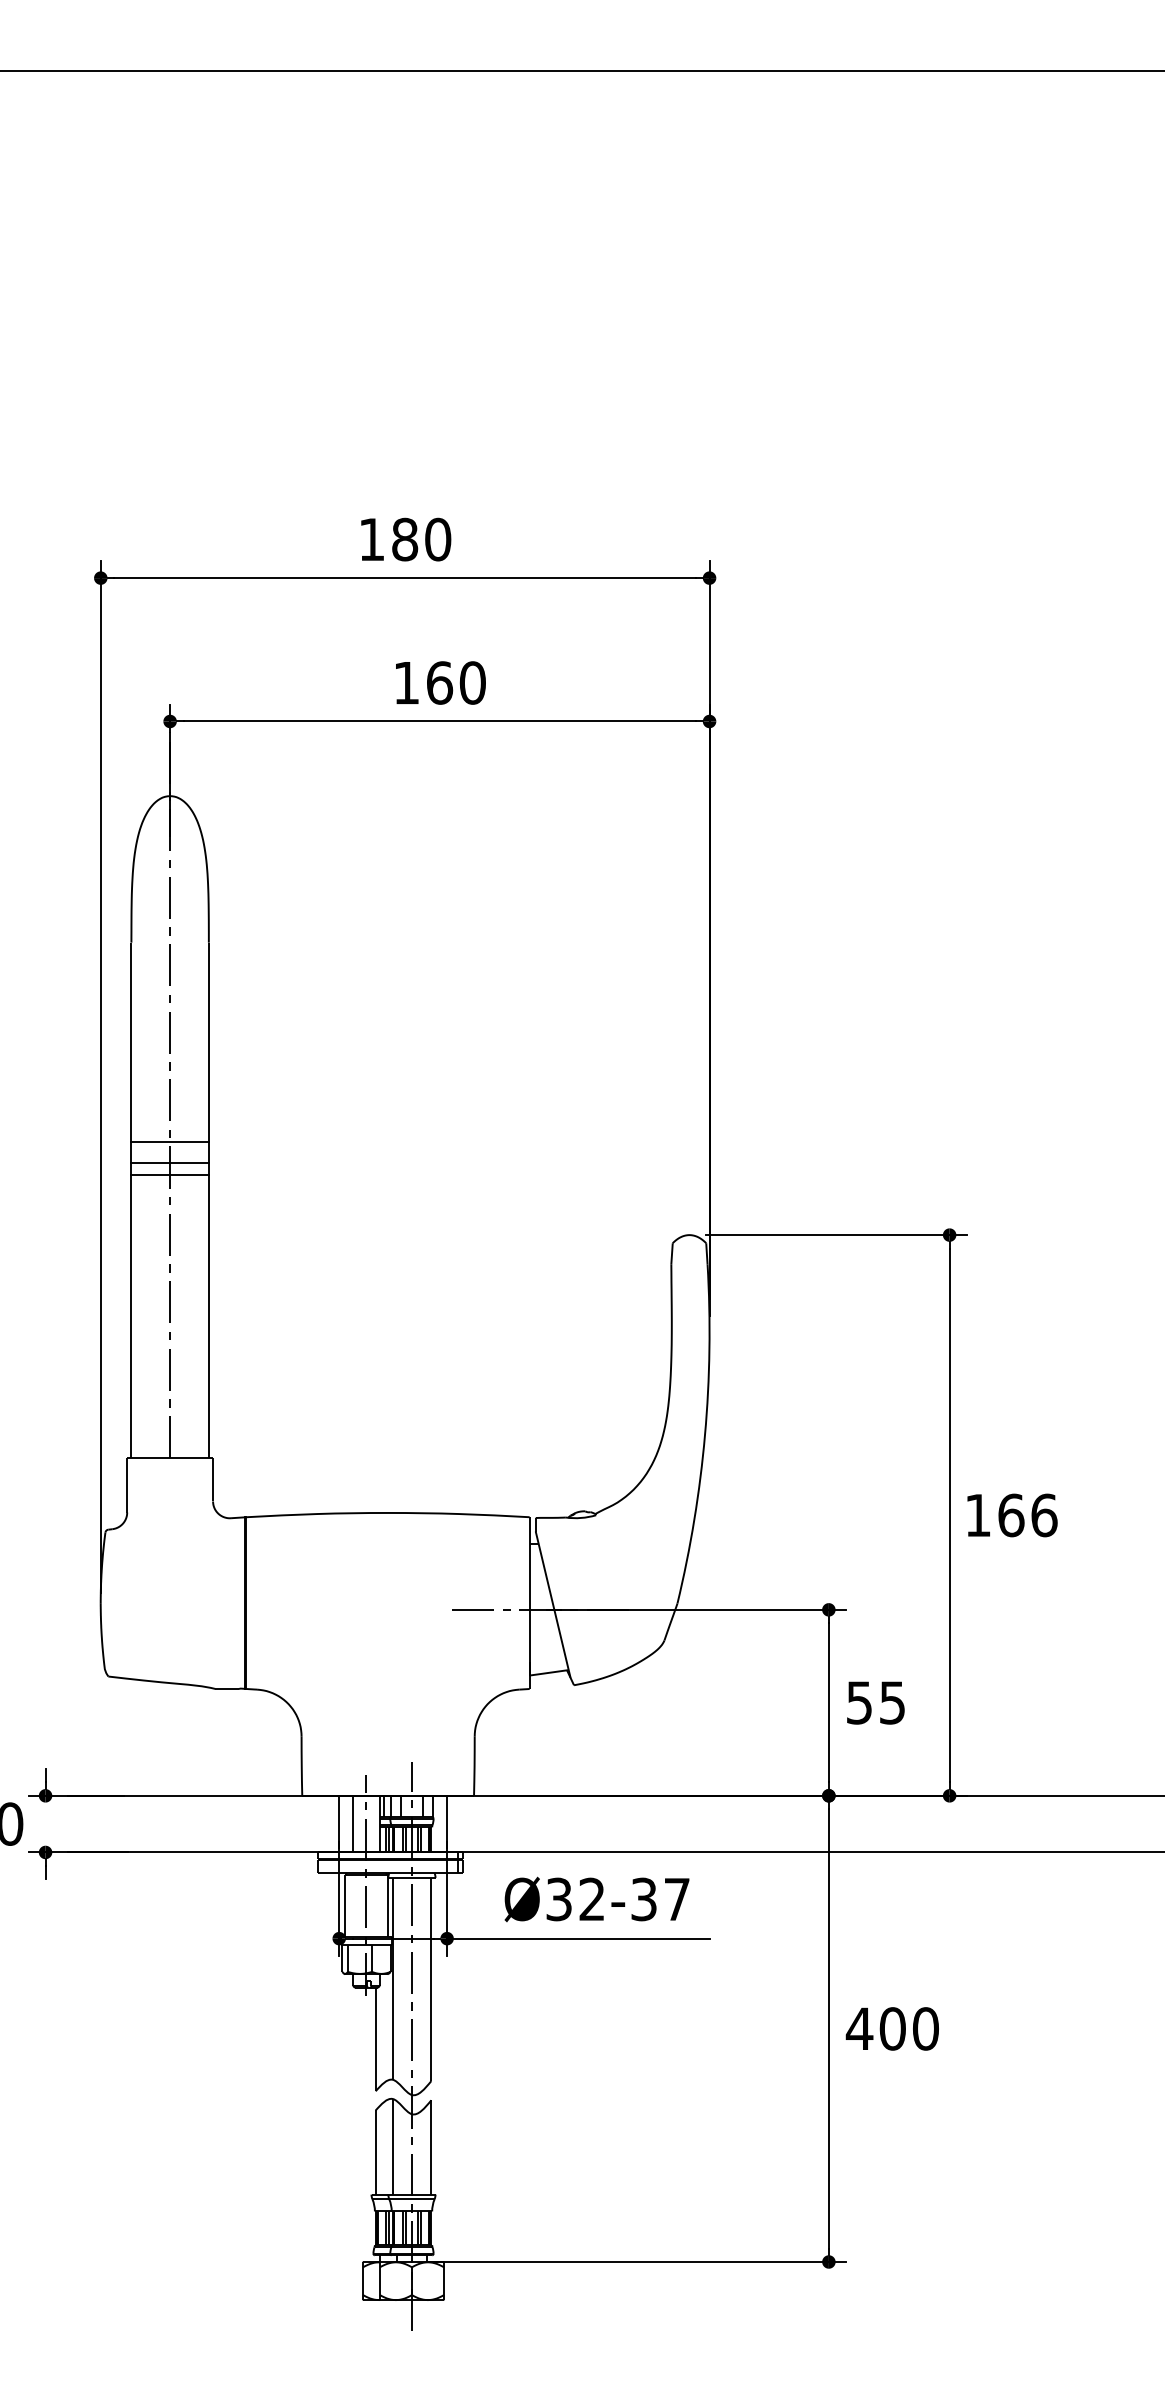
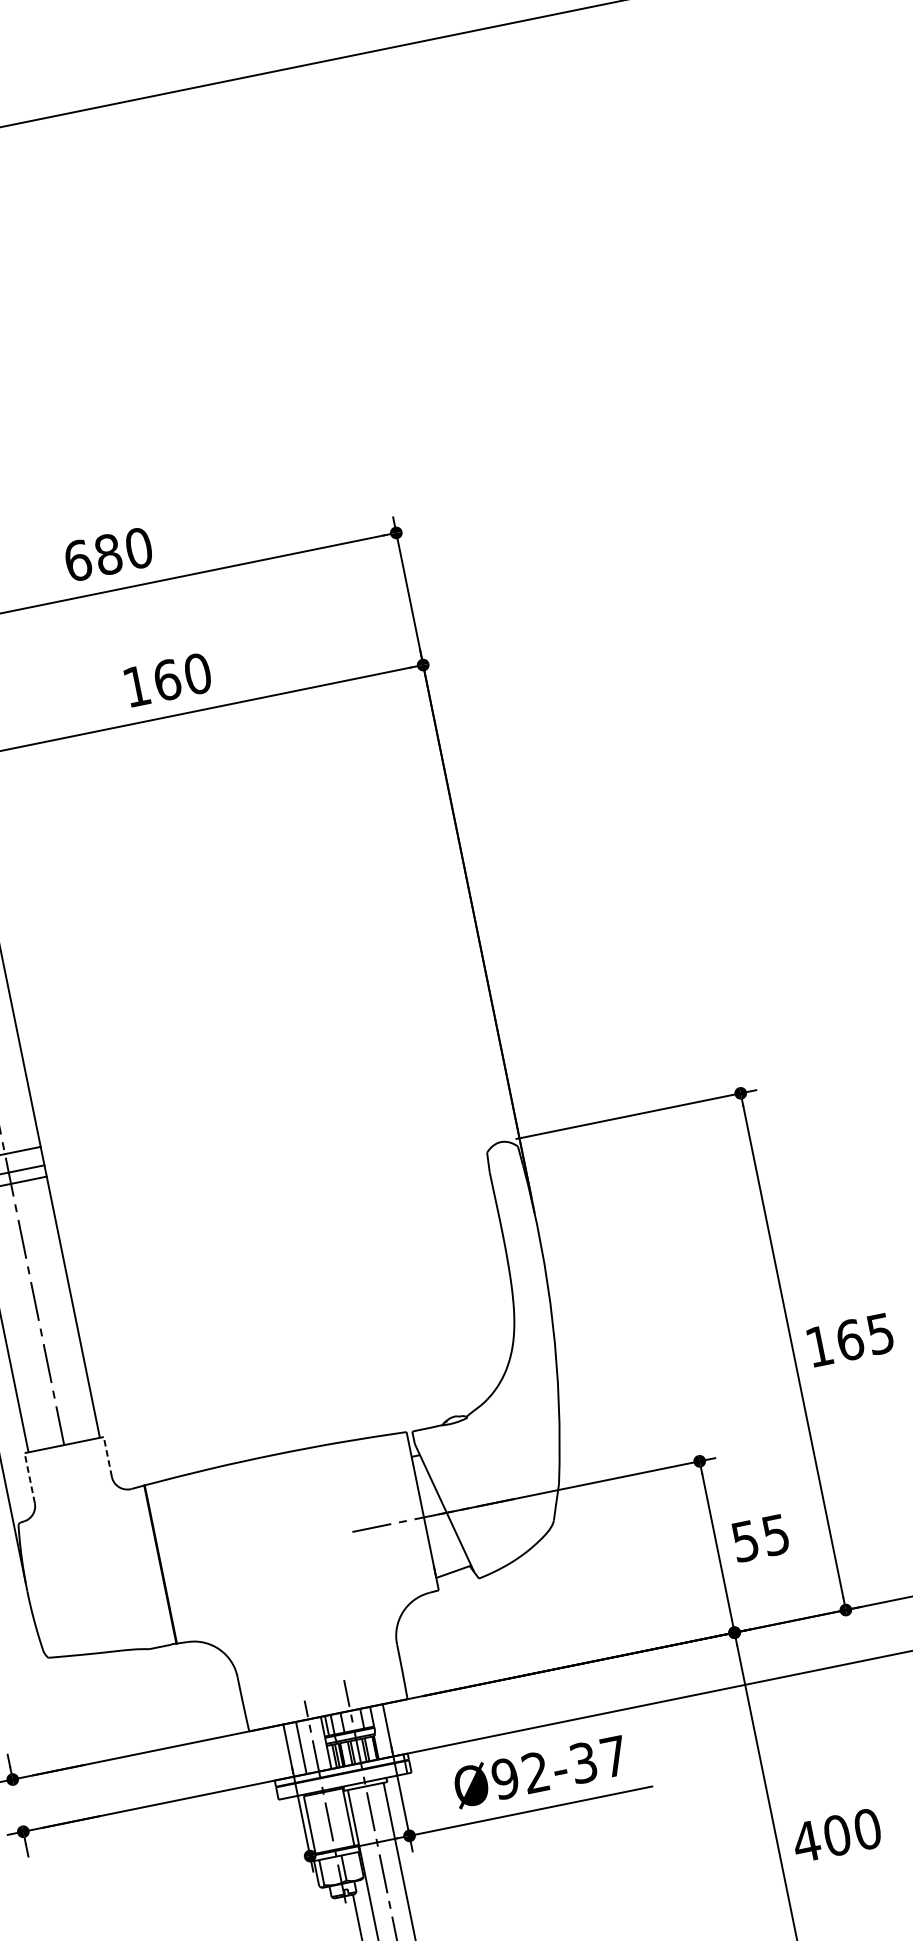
text: (372, 539) -> (78, 560), 180 -> 680
line: (213, 1479) -> (108, 1456), solid -> dashed
line: (127, 1484) -> (29, 1477), solid -> dashed
text: (1044, 1515) -> (880, 1333), 166 -> 165
text: (559, 1899) -> (505, 1778), Ø32-37 -> Ø92-37

